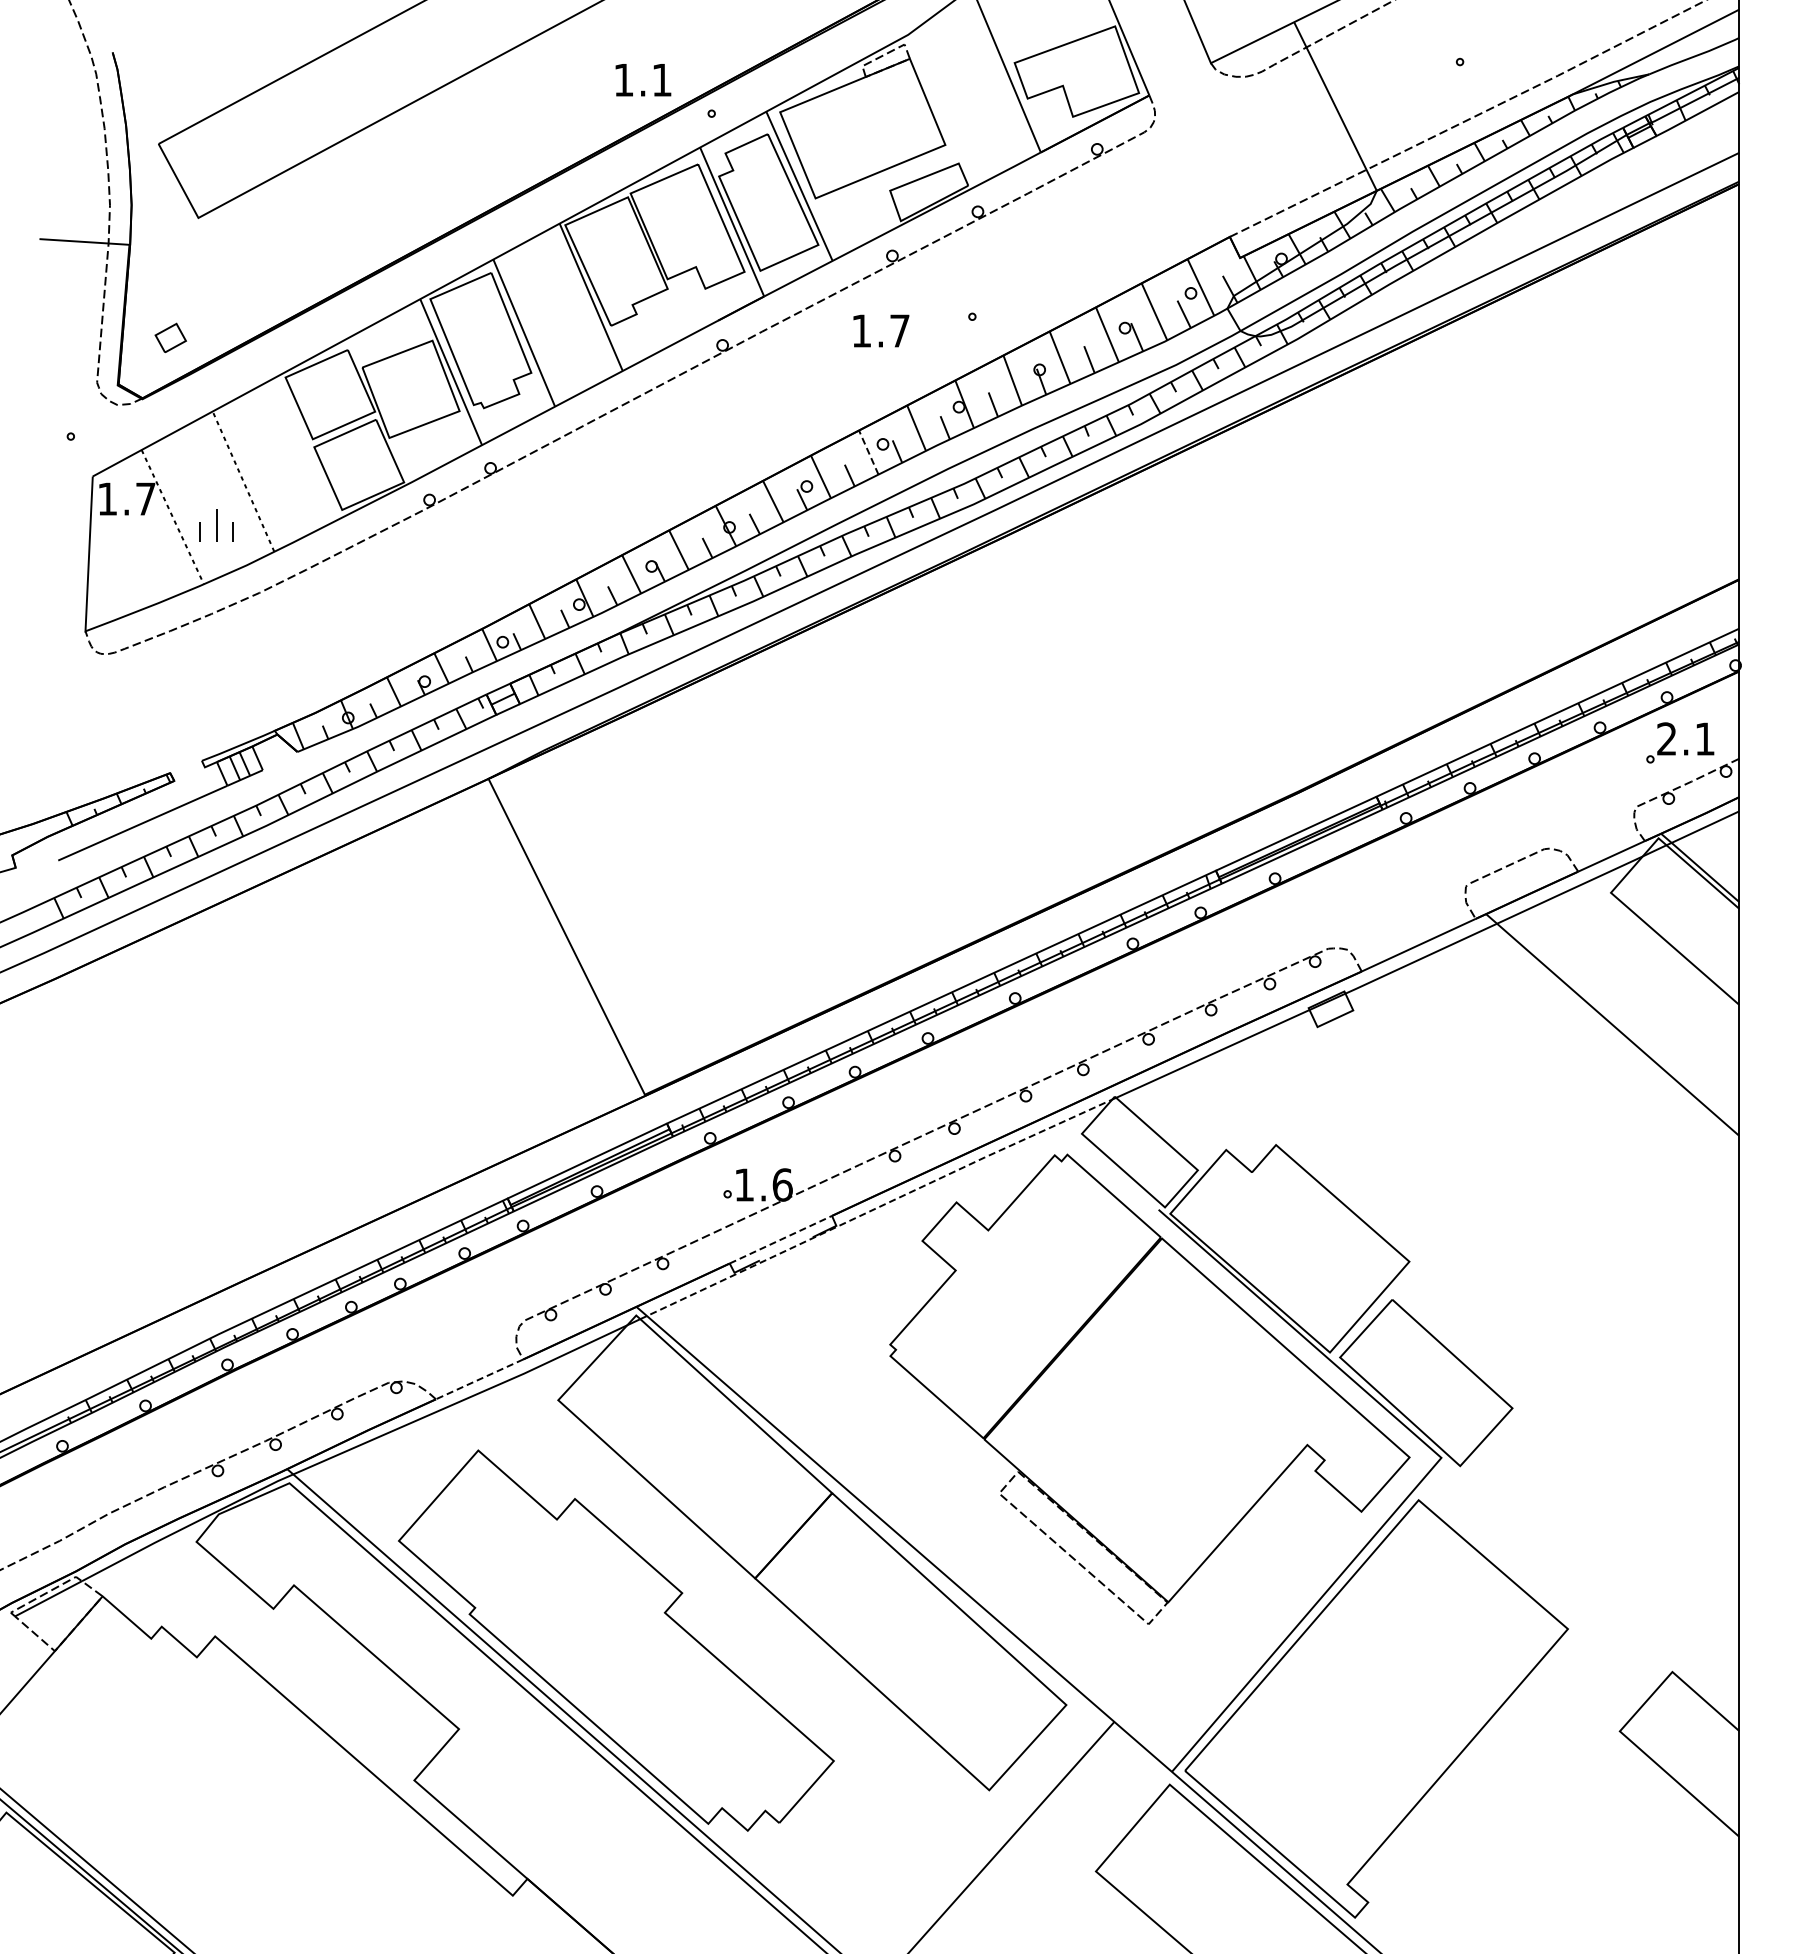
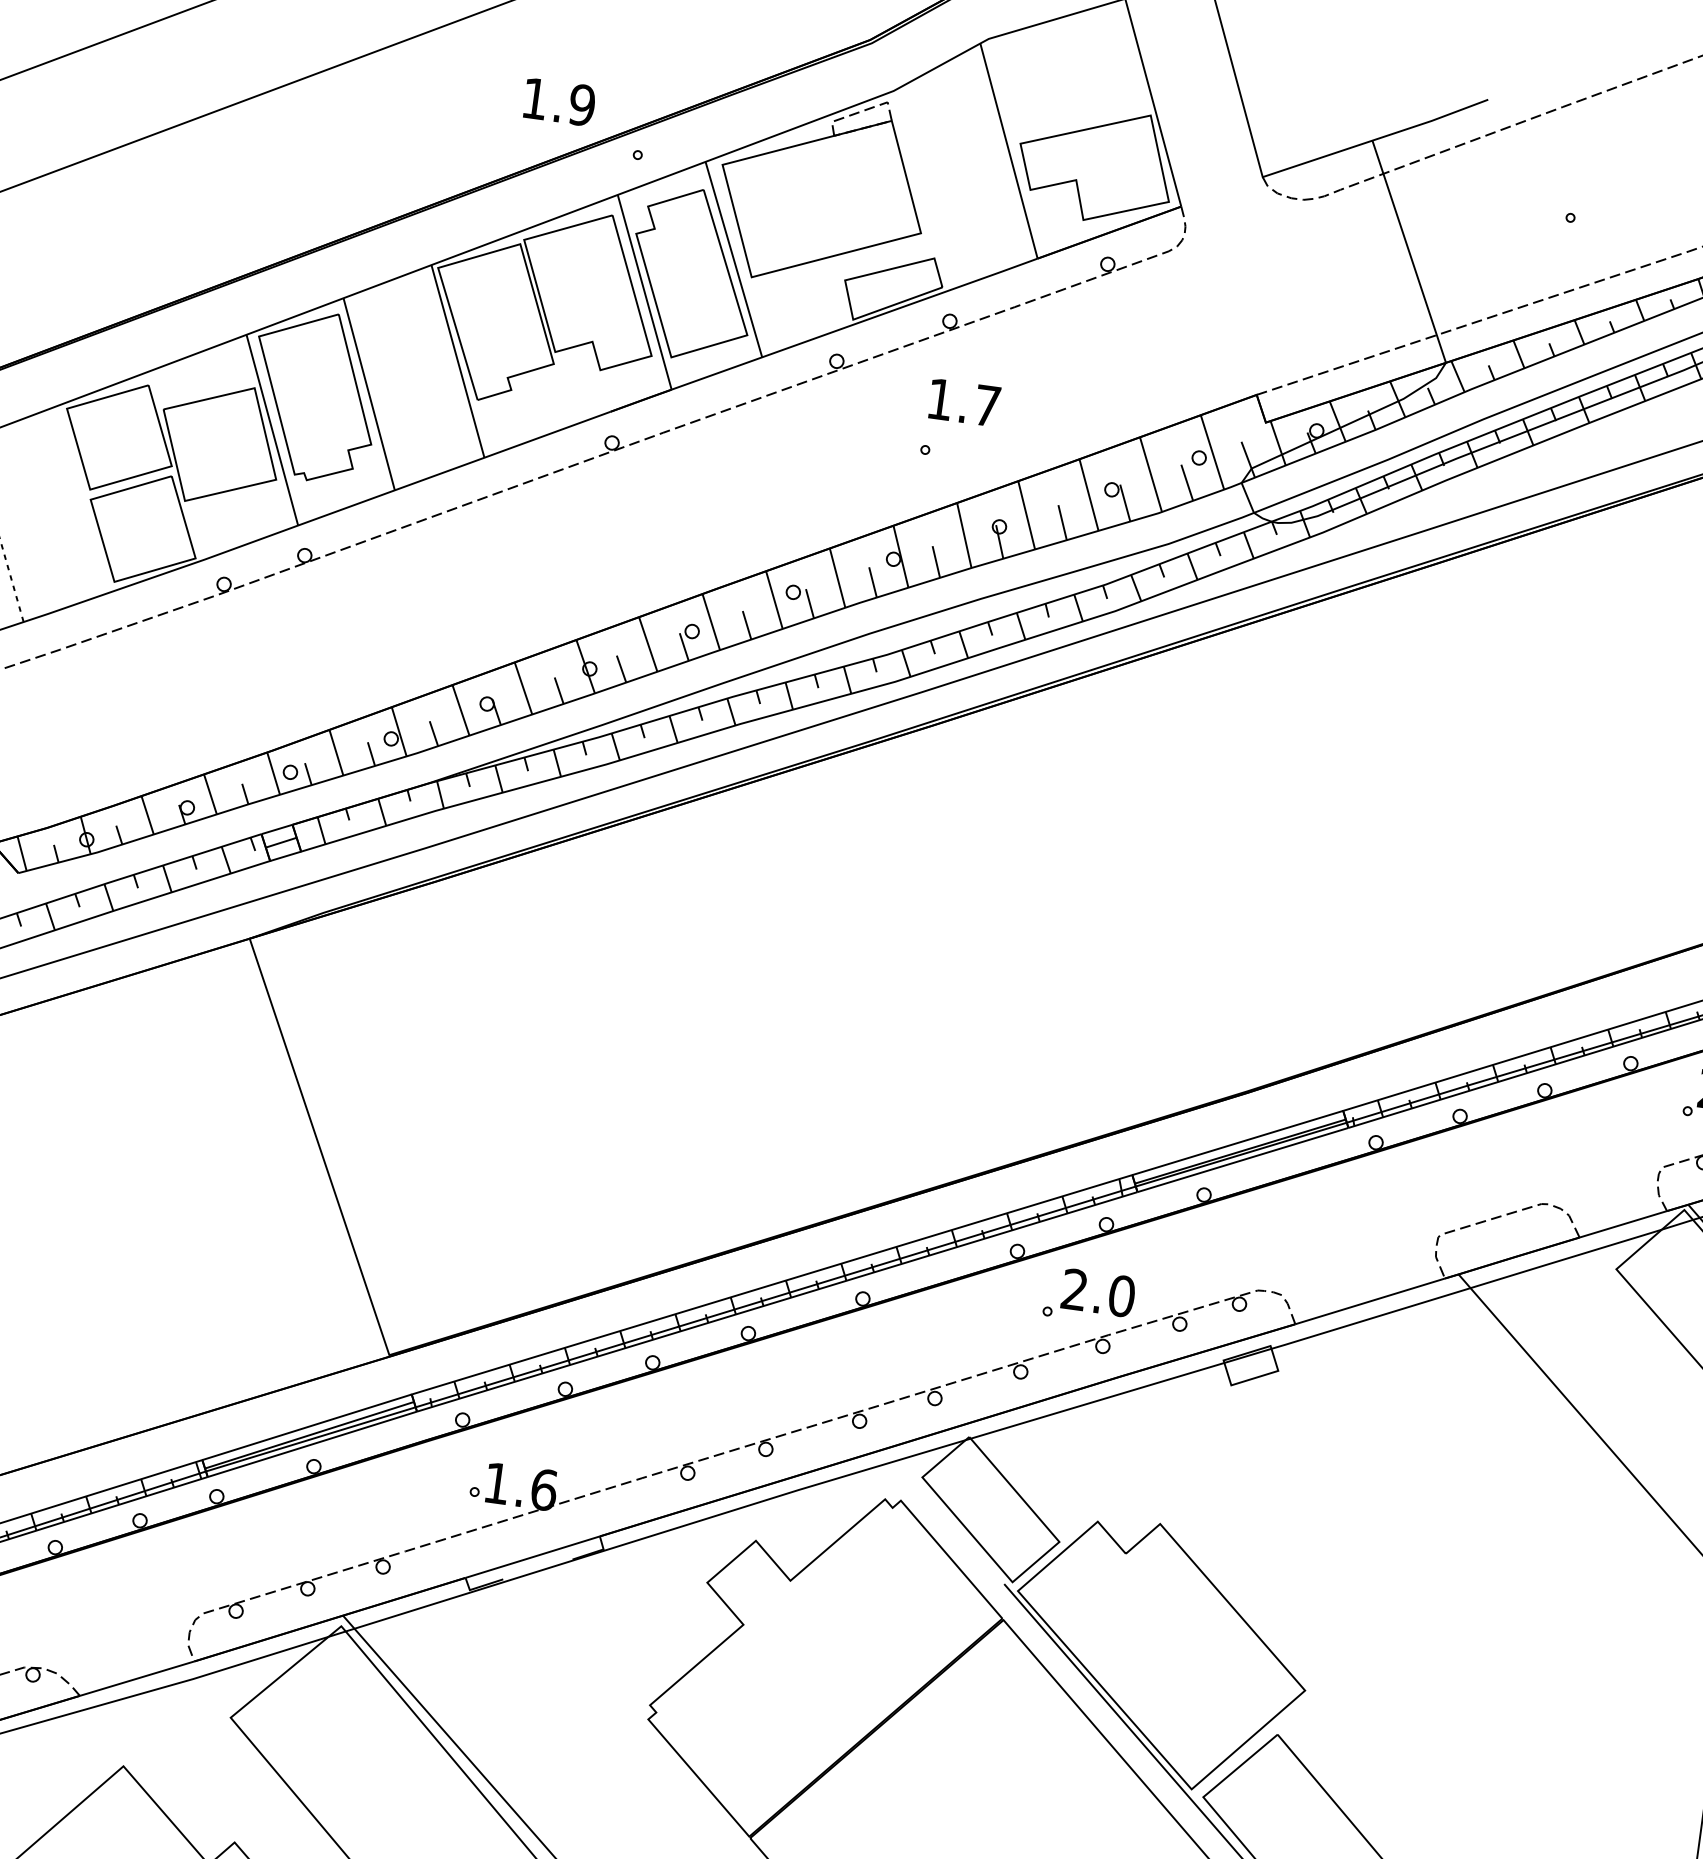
text: (662, 79) -> (582, 104), 1.1 -> 1.9
text: (881, 330) -> (964, 402), moved
line: (868, 452) -> (774, 599), dashed -> solid
part: (1188, 968) -> (1081, 1291), added
line: (875, 1208) -> (654, 1534), dashed -> solid
line: (781, 1239) -> (533, 1556), dashed -> solid
line: (479, 1379) -> (136, 1678), dashed -> solid

